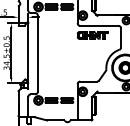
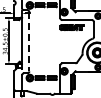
line: (37, 53) -> (29, 41), solid -> dashed

